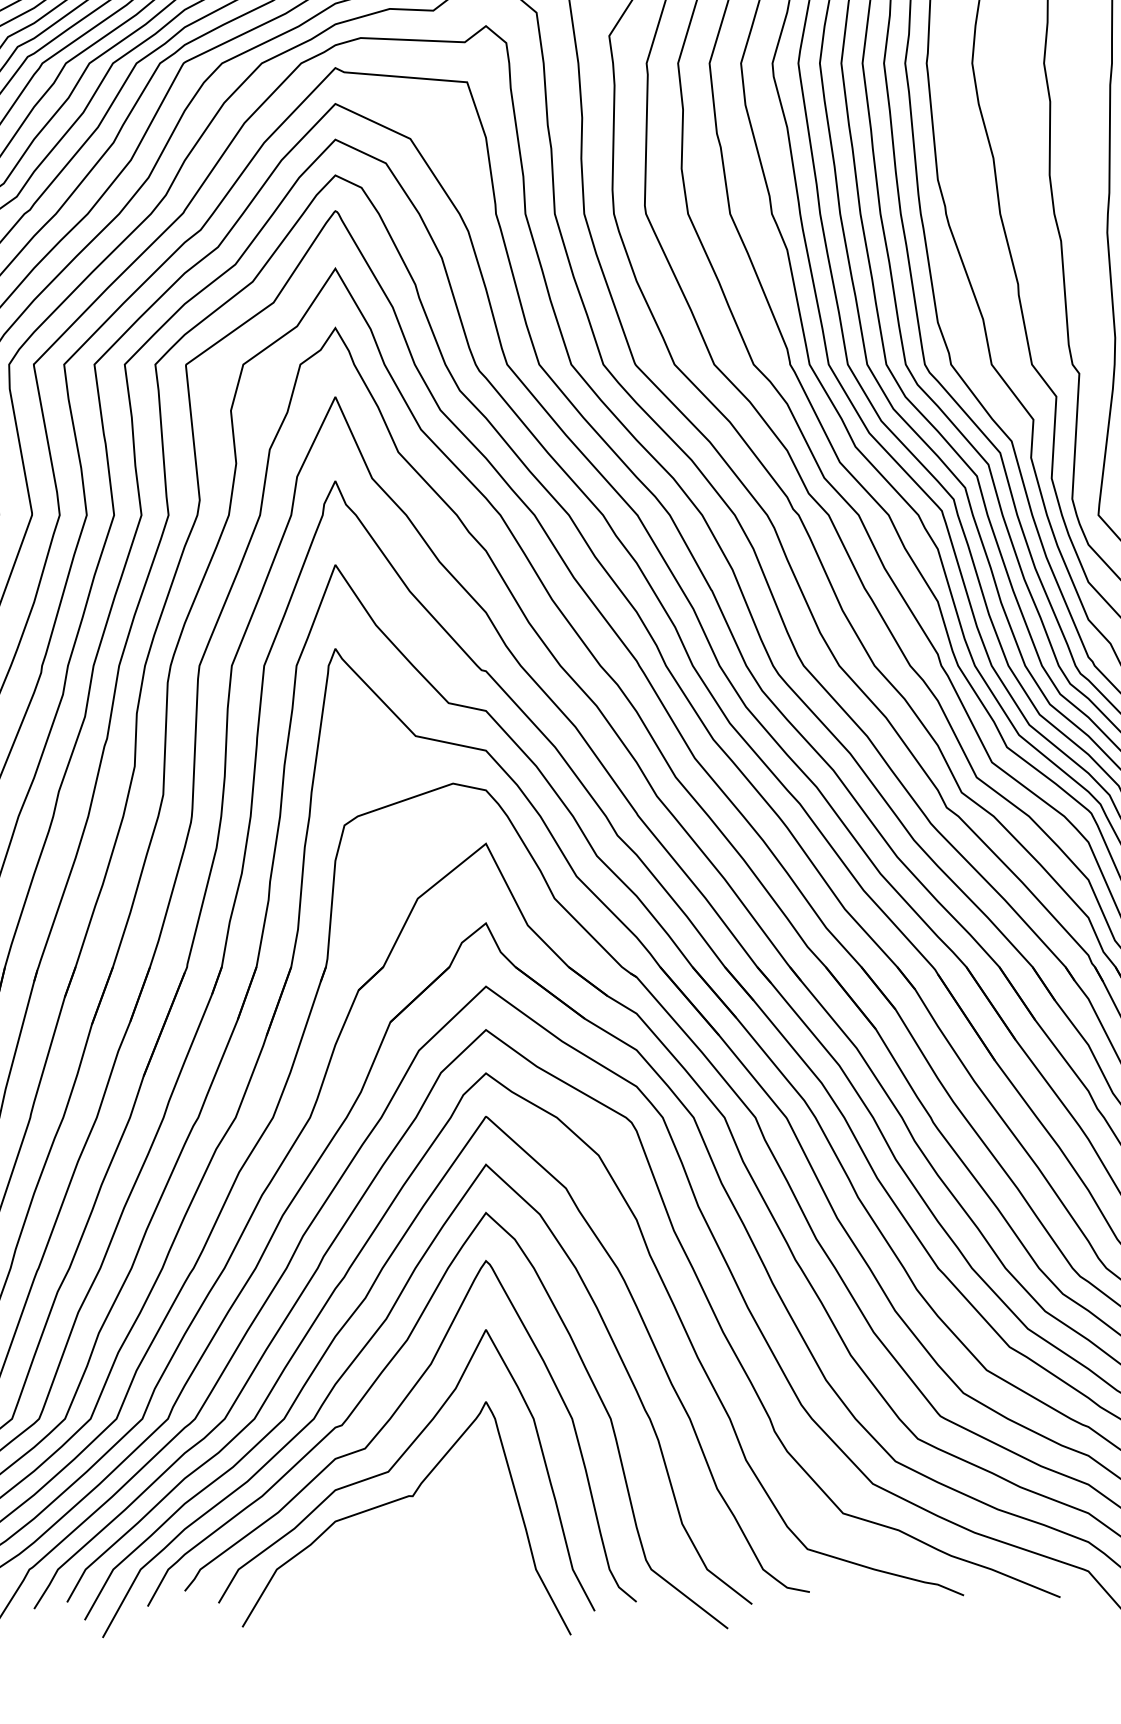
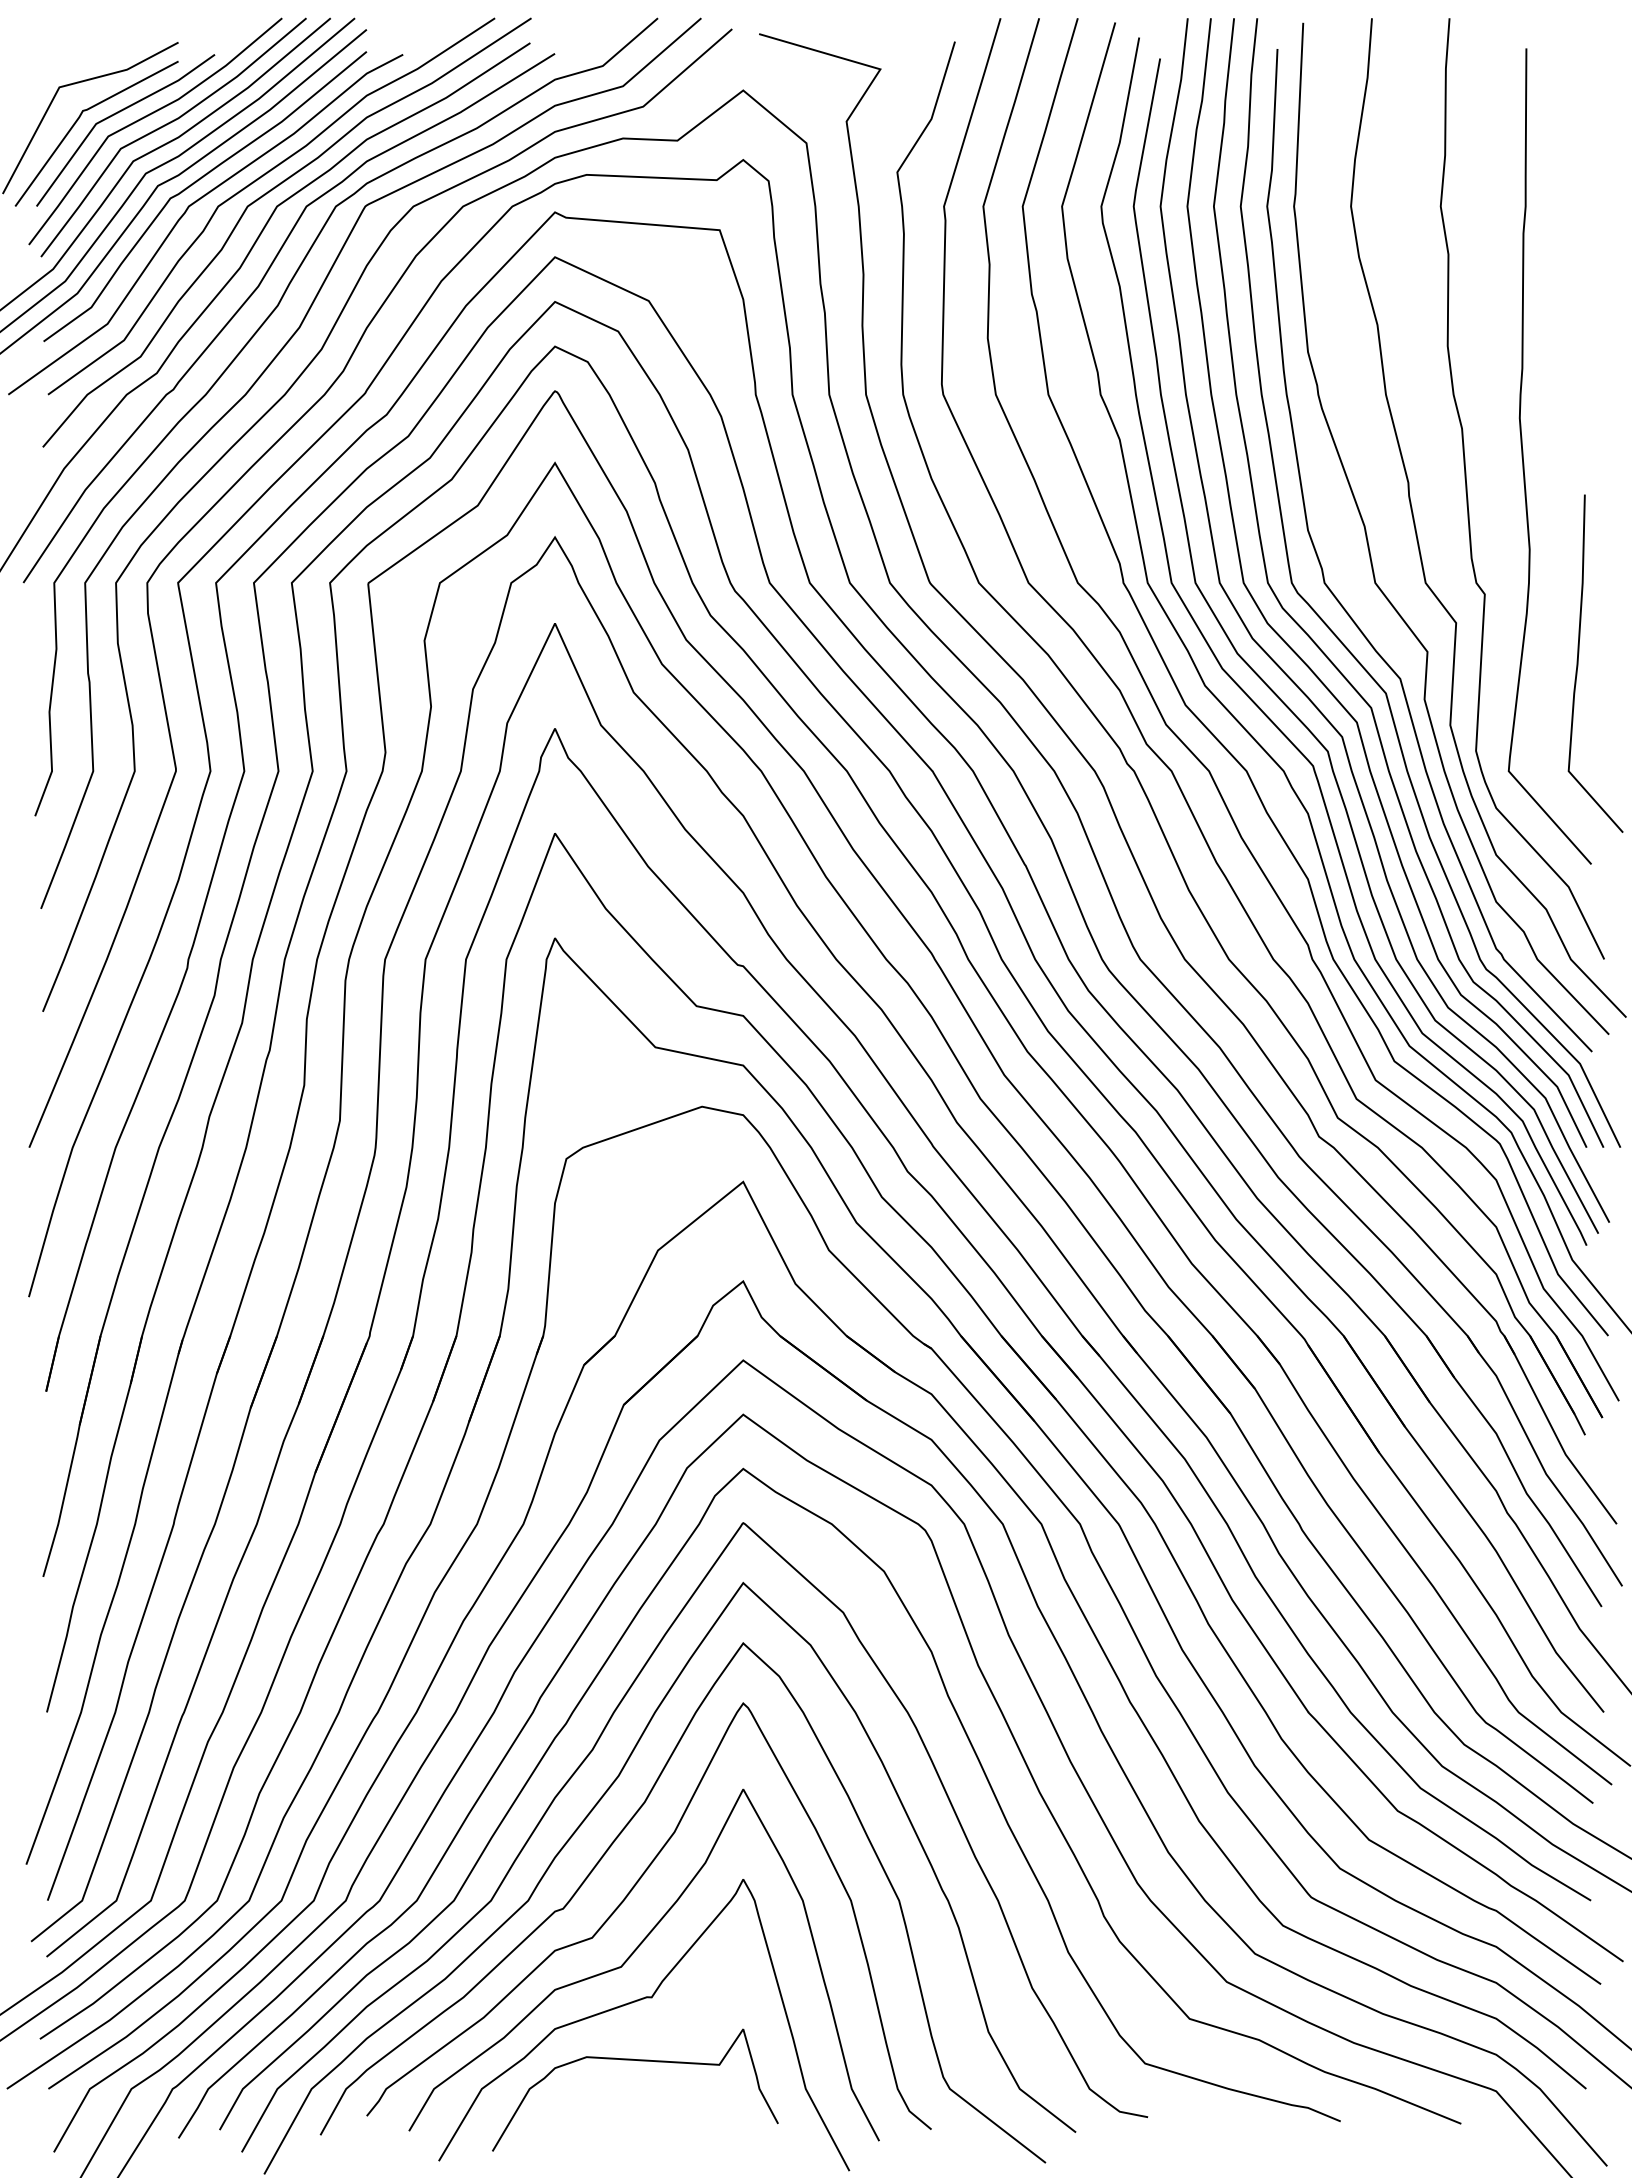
curve: (402, 1547) -> (639, 2061), added

